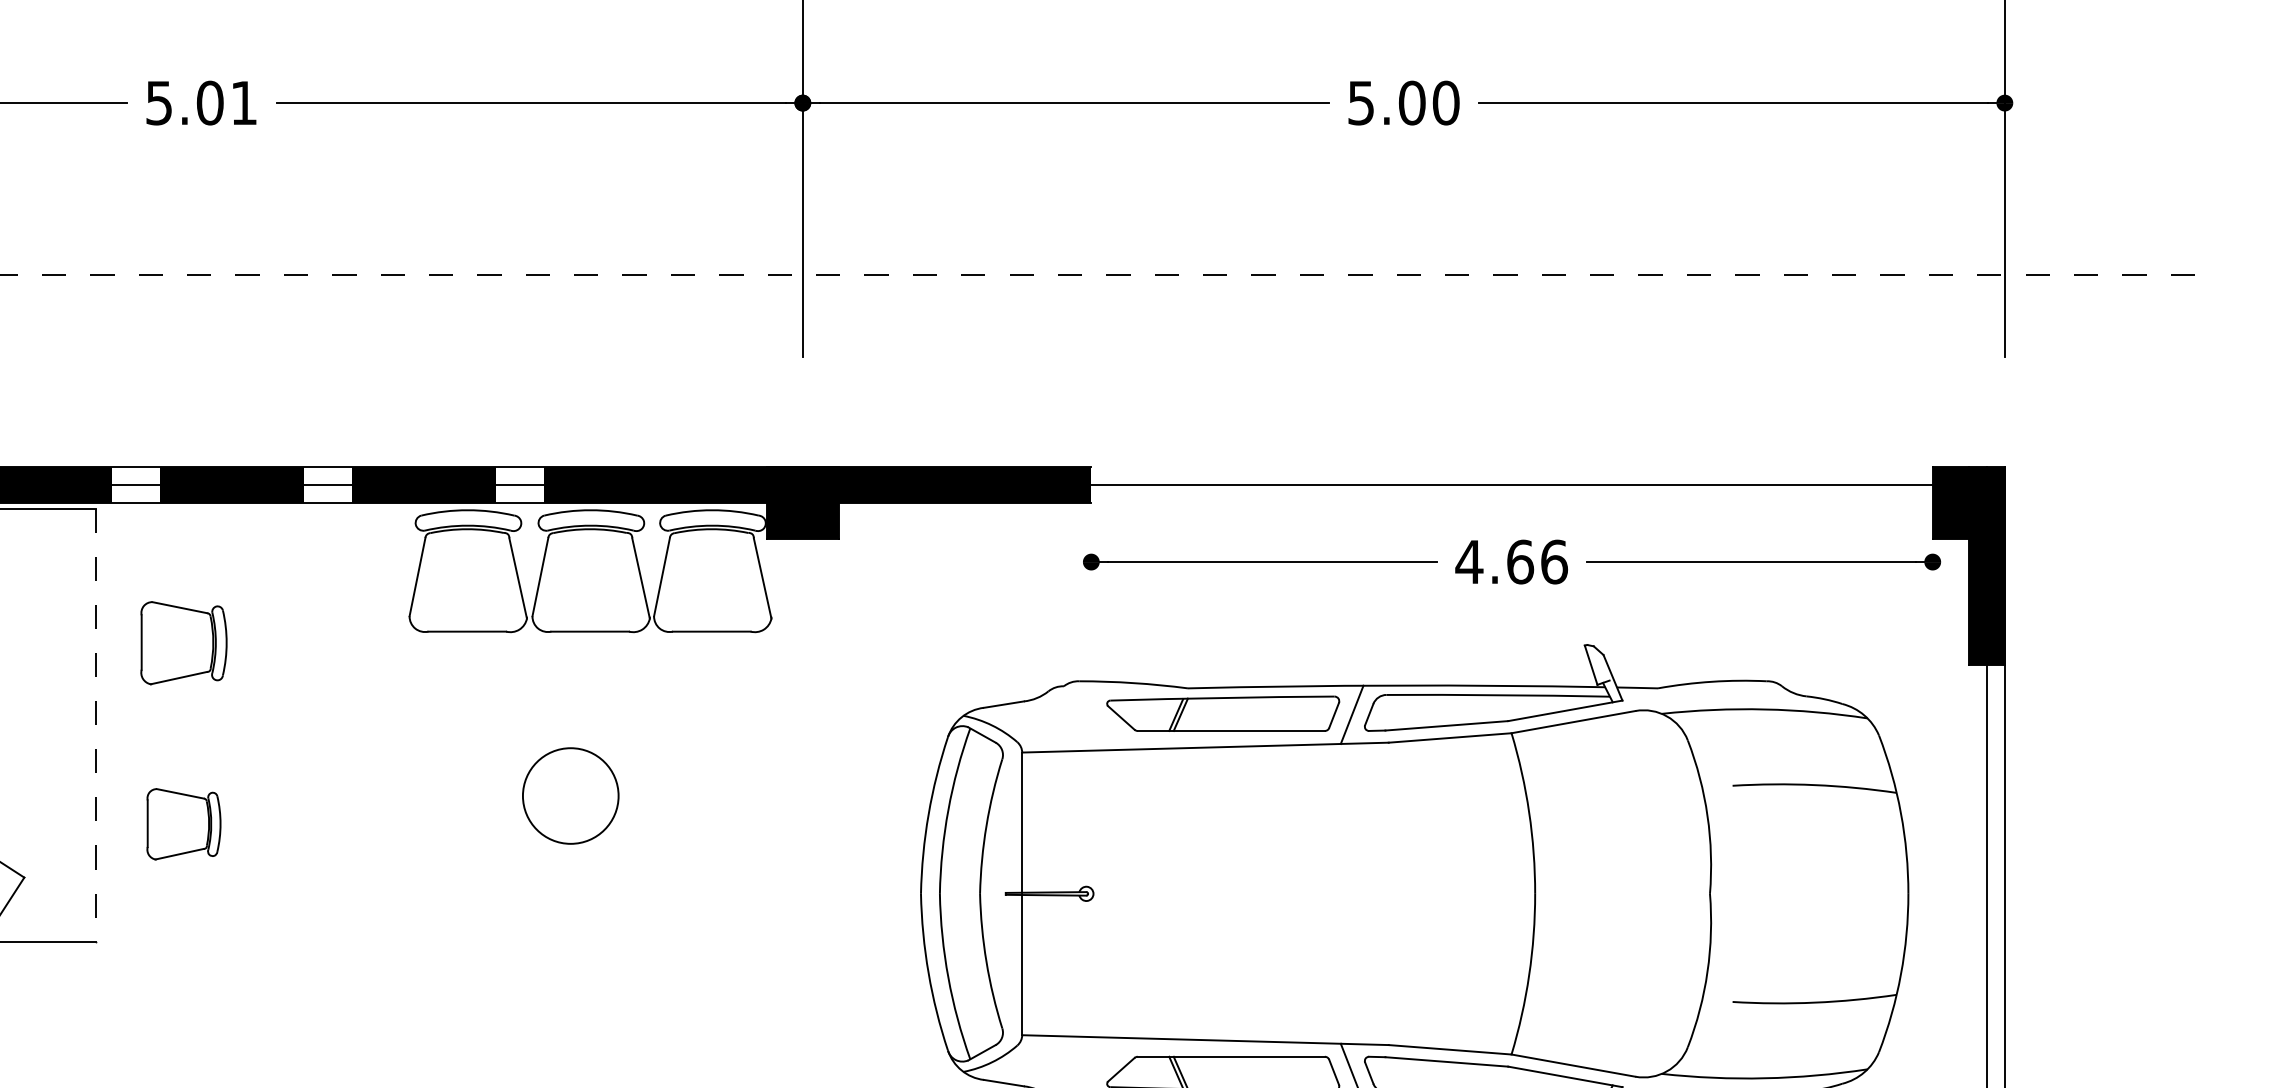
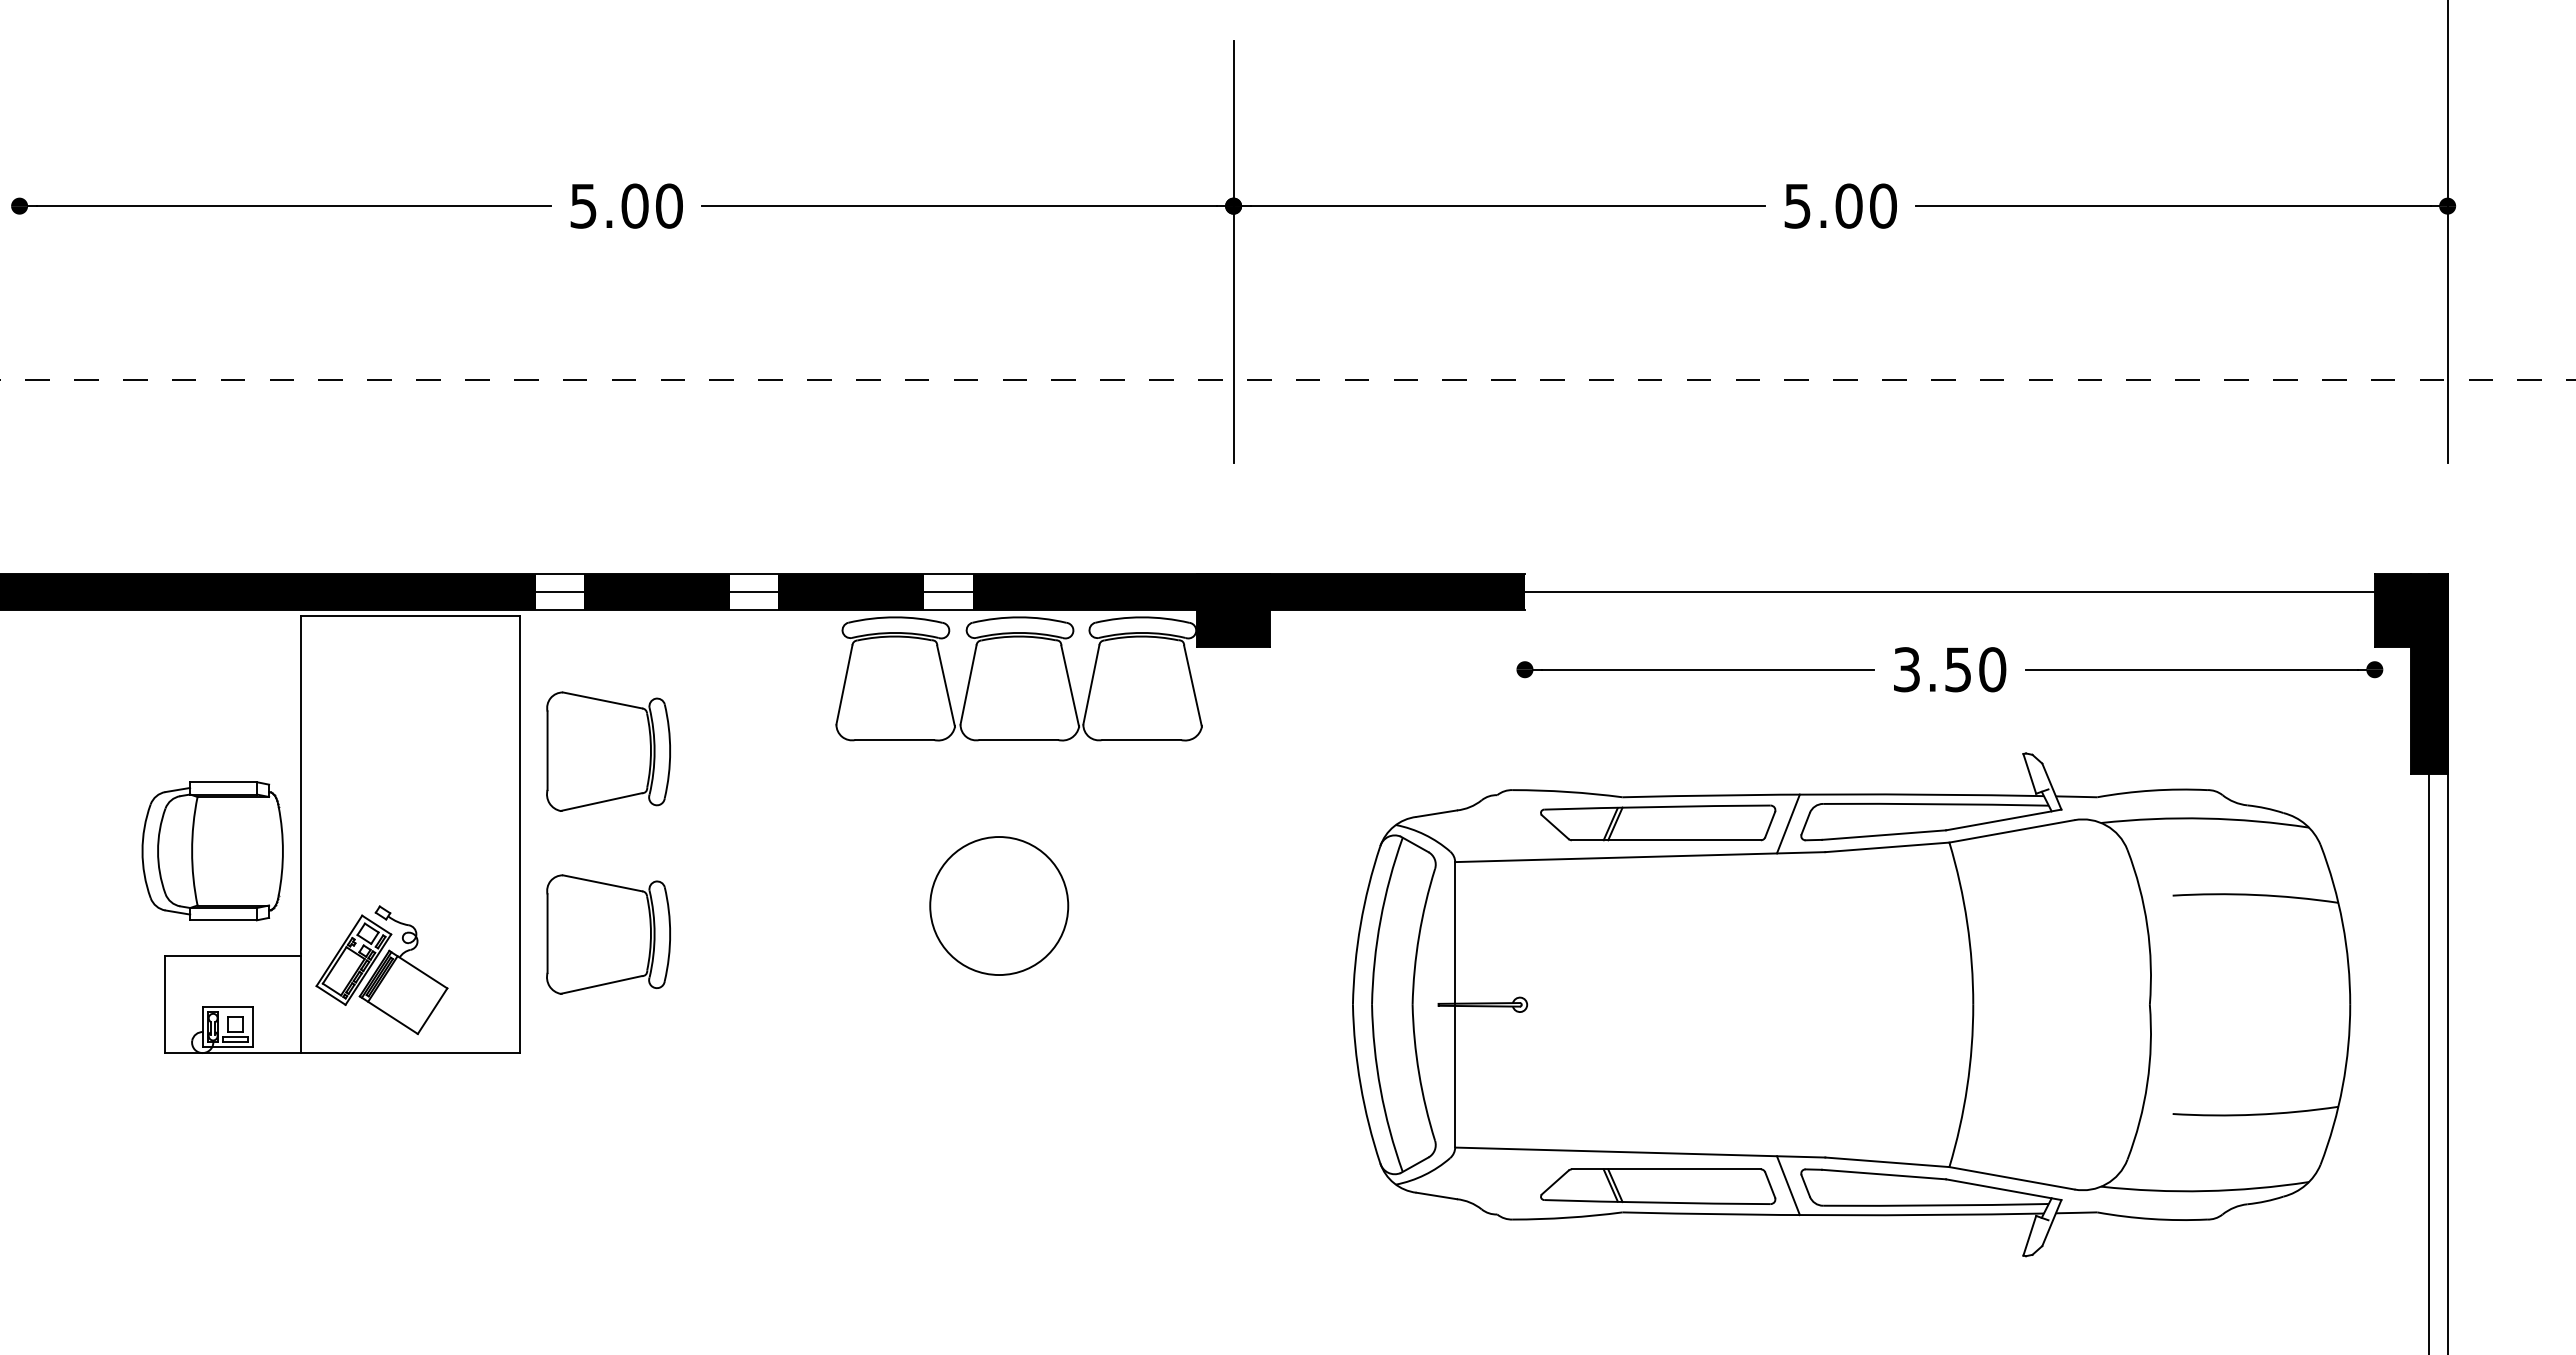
text: (244, 102) -> (669, 205), 5.01 -> 5.00
text: (1511, 561) -> (1949, 669), 4.66 -> 3.50
part: (183, 643) -> (608, 751), size x1.43
line: (95, 725) -> (519, 834), dashed -> solid
circle: (571, 796) -> (999, 906), size x1.43
part: (183, 824) -> (608, 934), size x1.67

